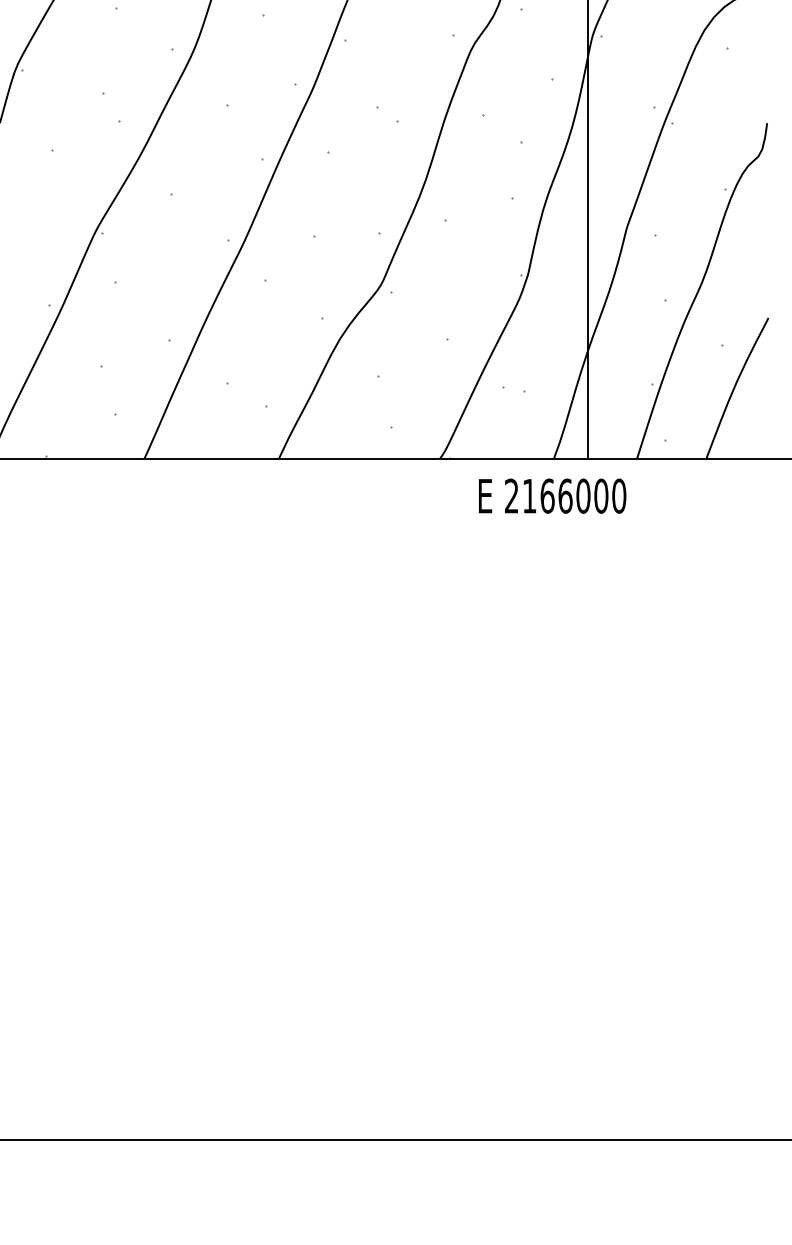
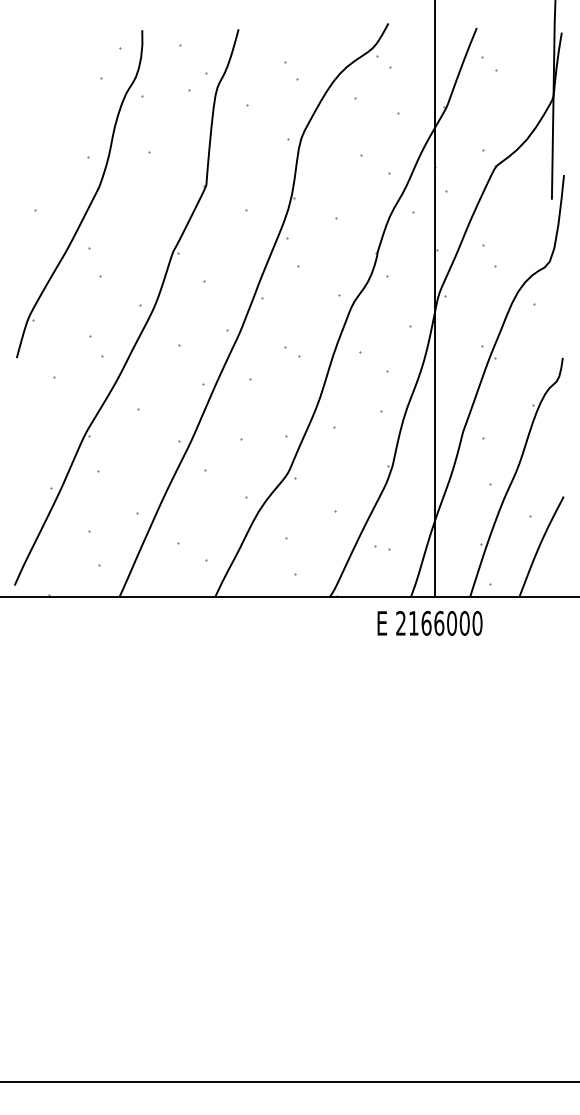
text: (551, 496) -> (429, 623), moved

